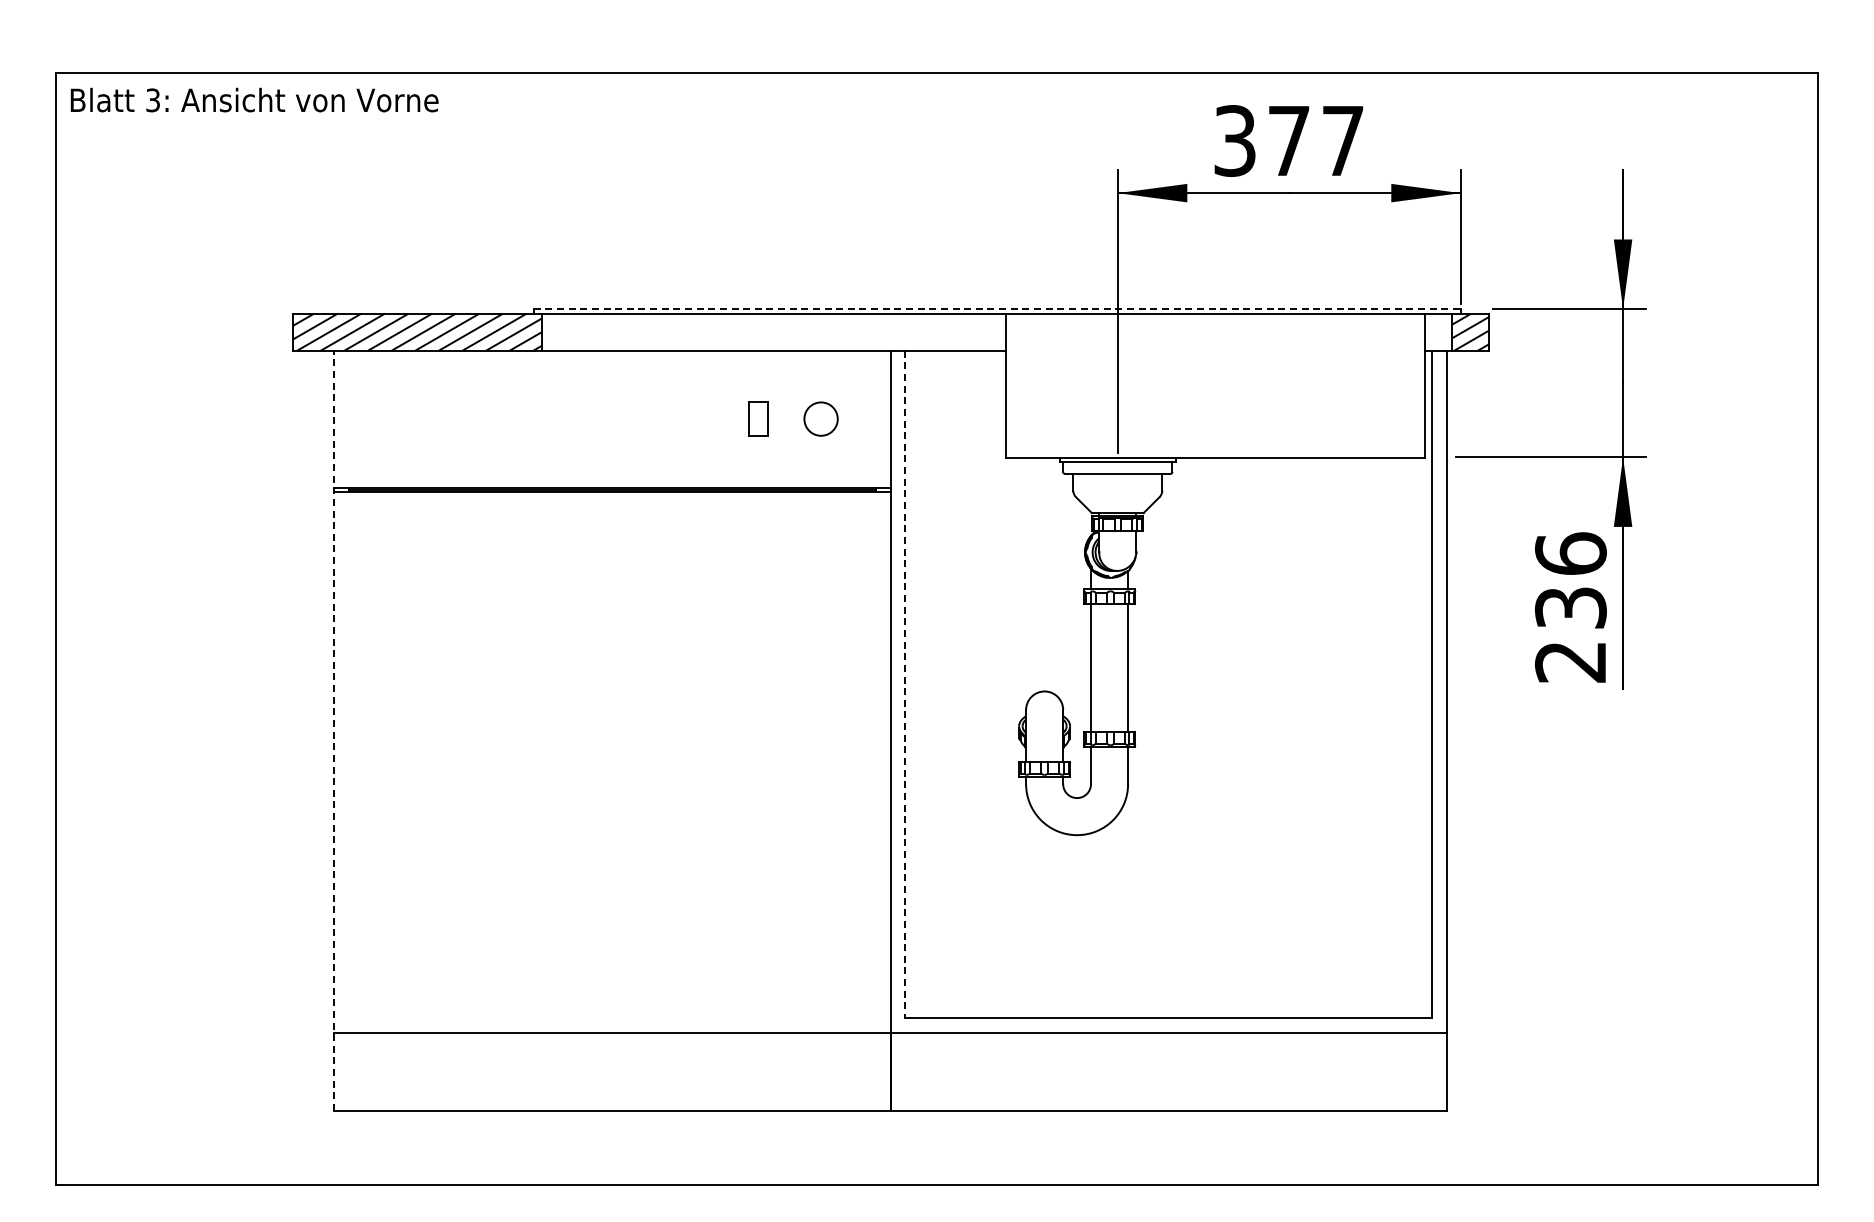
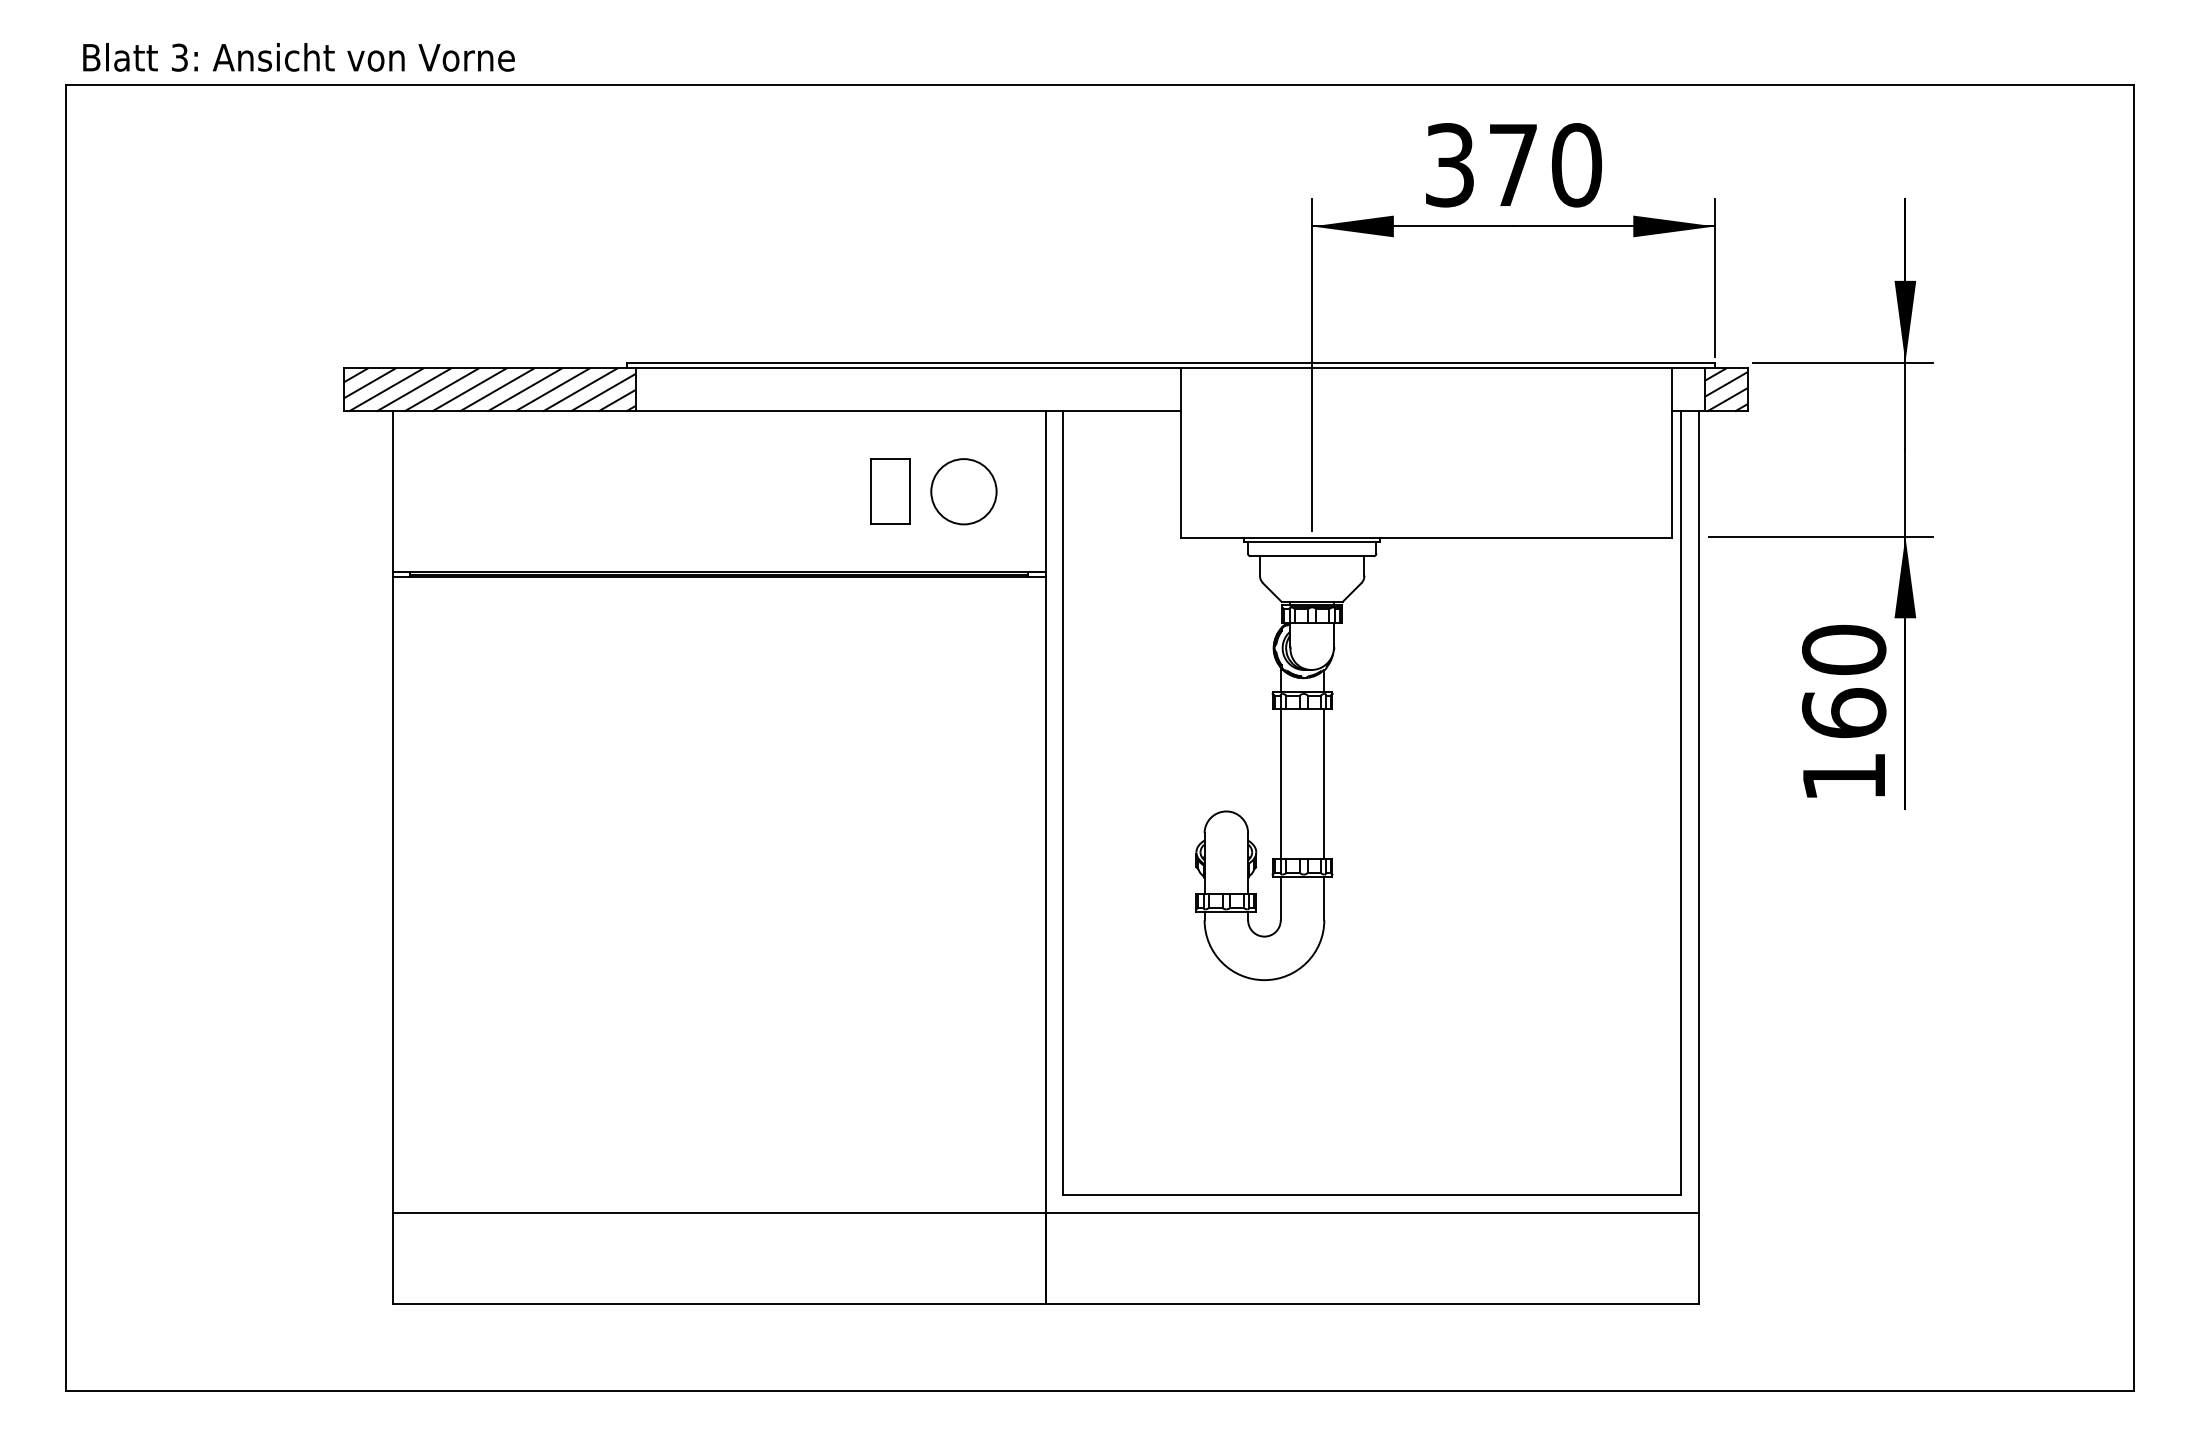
text: (254, 99) -> (298, 56), moved
text: (1343, 140) -> (1577, 164), 377 -> 370
line: (997, 309) -> (1171, 363), dashed -> solid
part: (758, 418) -> (890, 491), size x1.67
circle: (820, 418) -> (963, 491), size x1.67
text: (1570, 607) -> (1843, 712), 236 -> 160
line: (905, 684) -> (1063, 803), dashed -> solid
line: (334, 730) -> (392, 857), dashed -> solid

